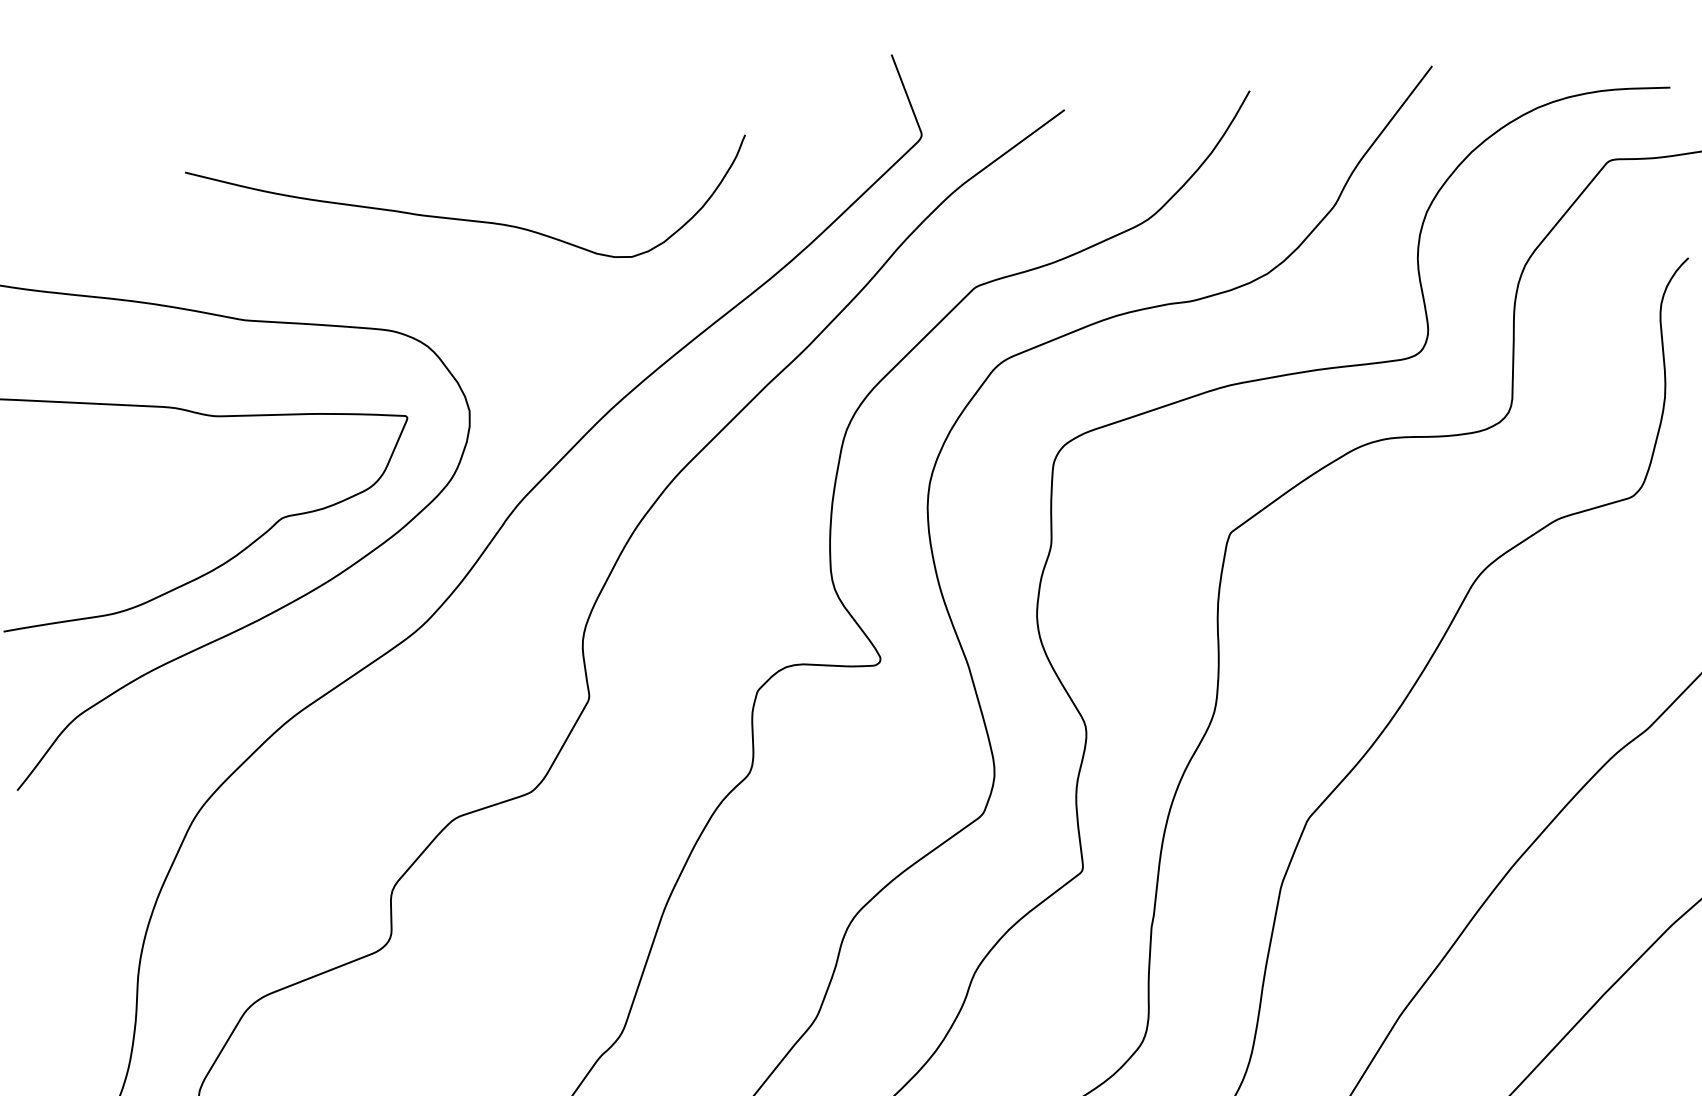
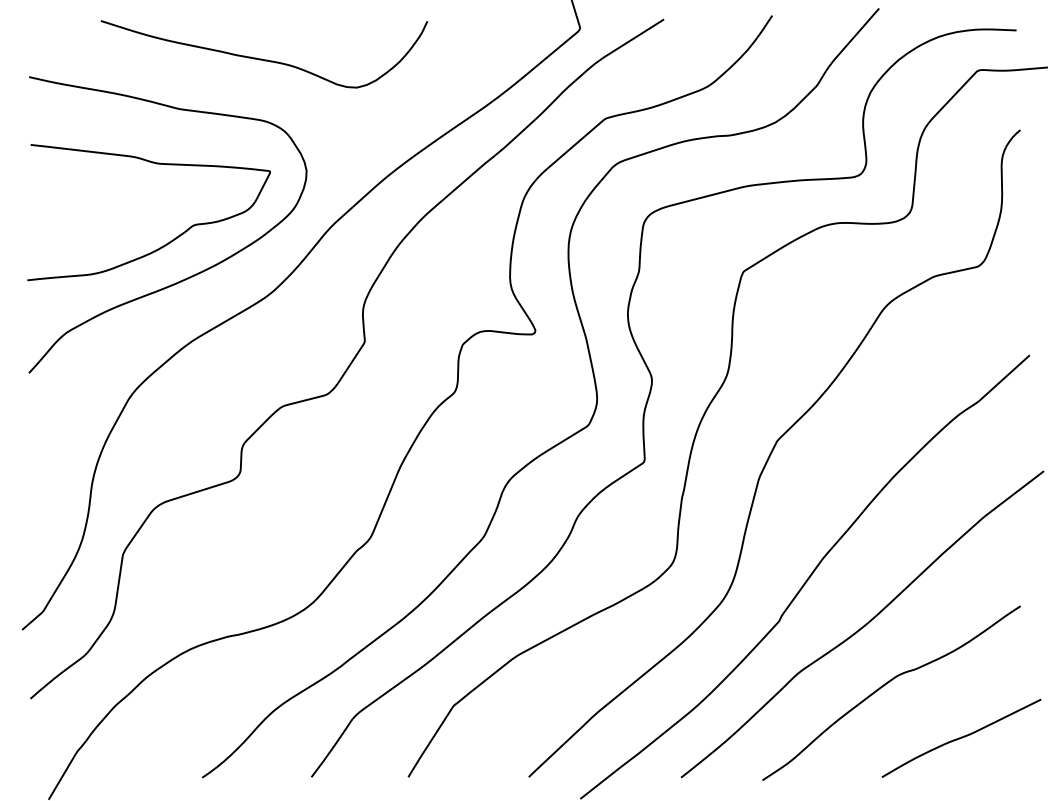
curve: (466, 218) -> (262, 58), moved

